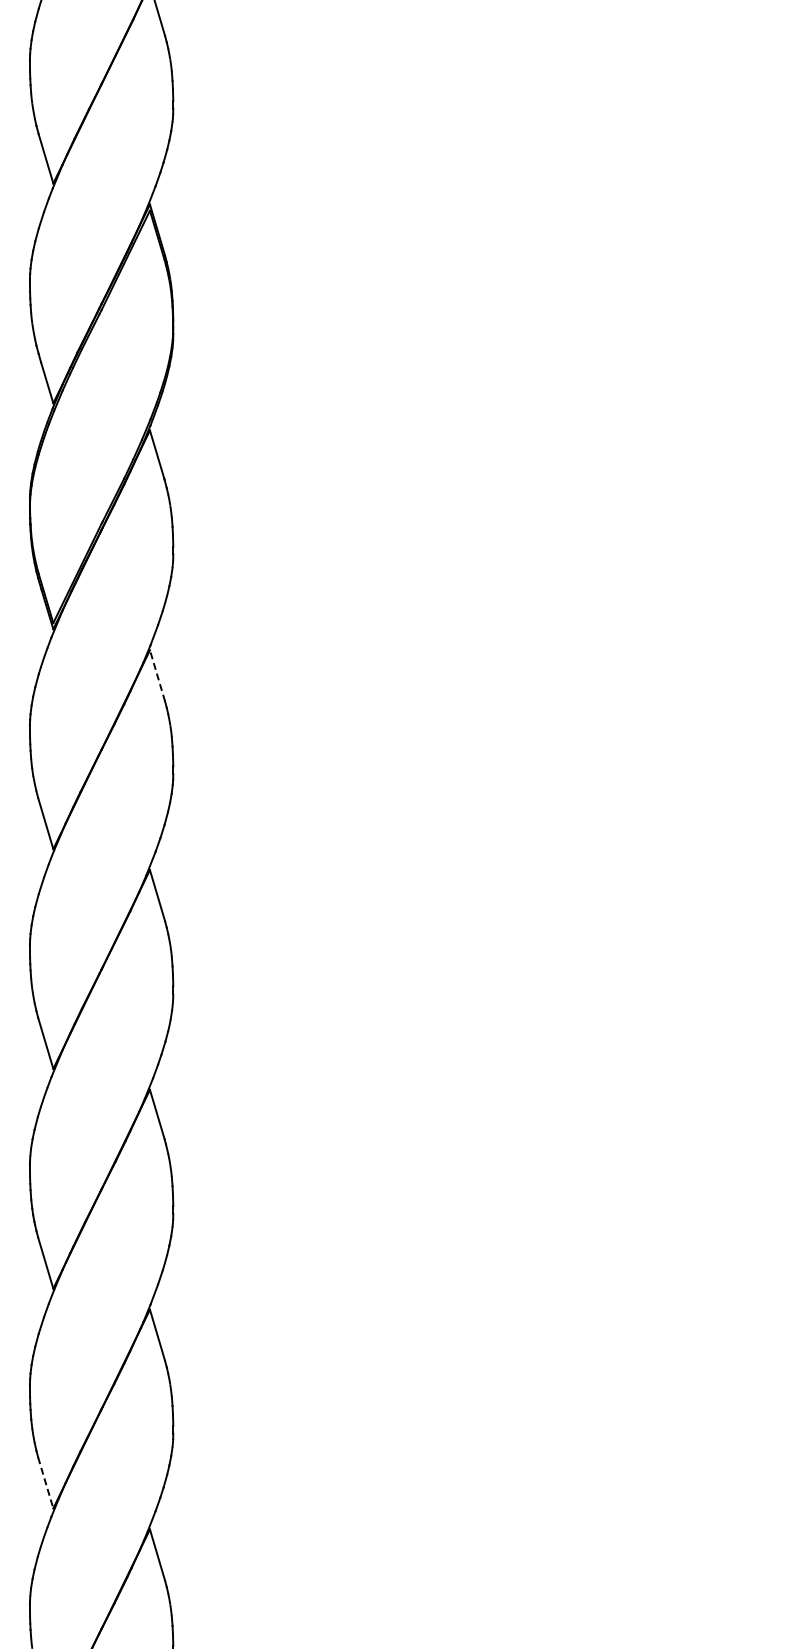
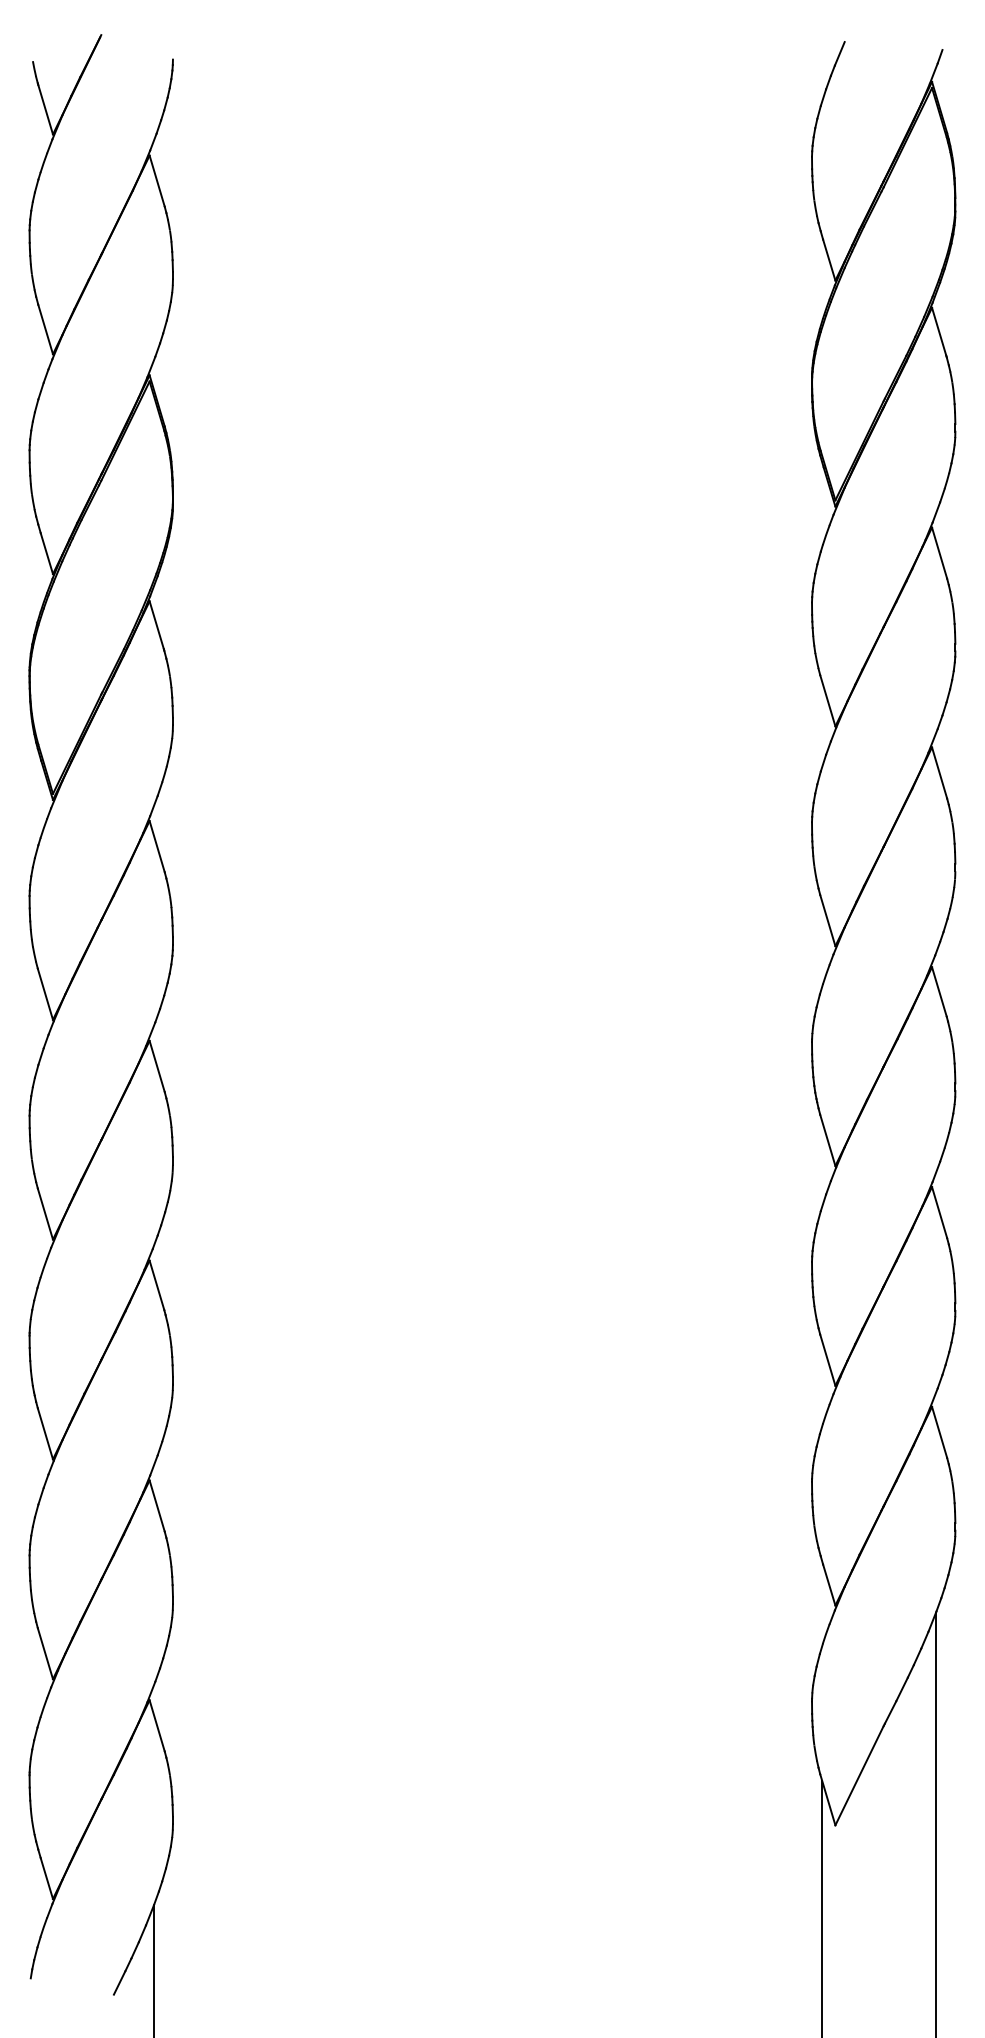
line: (157, 675) -> (157, 846), dashed -> solid
line: (45, 1482) -> (45, 1653), dashed -> solid

